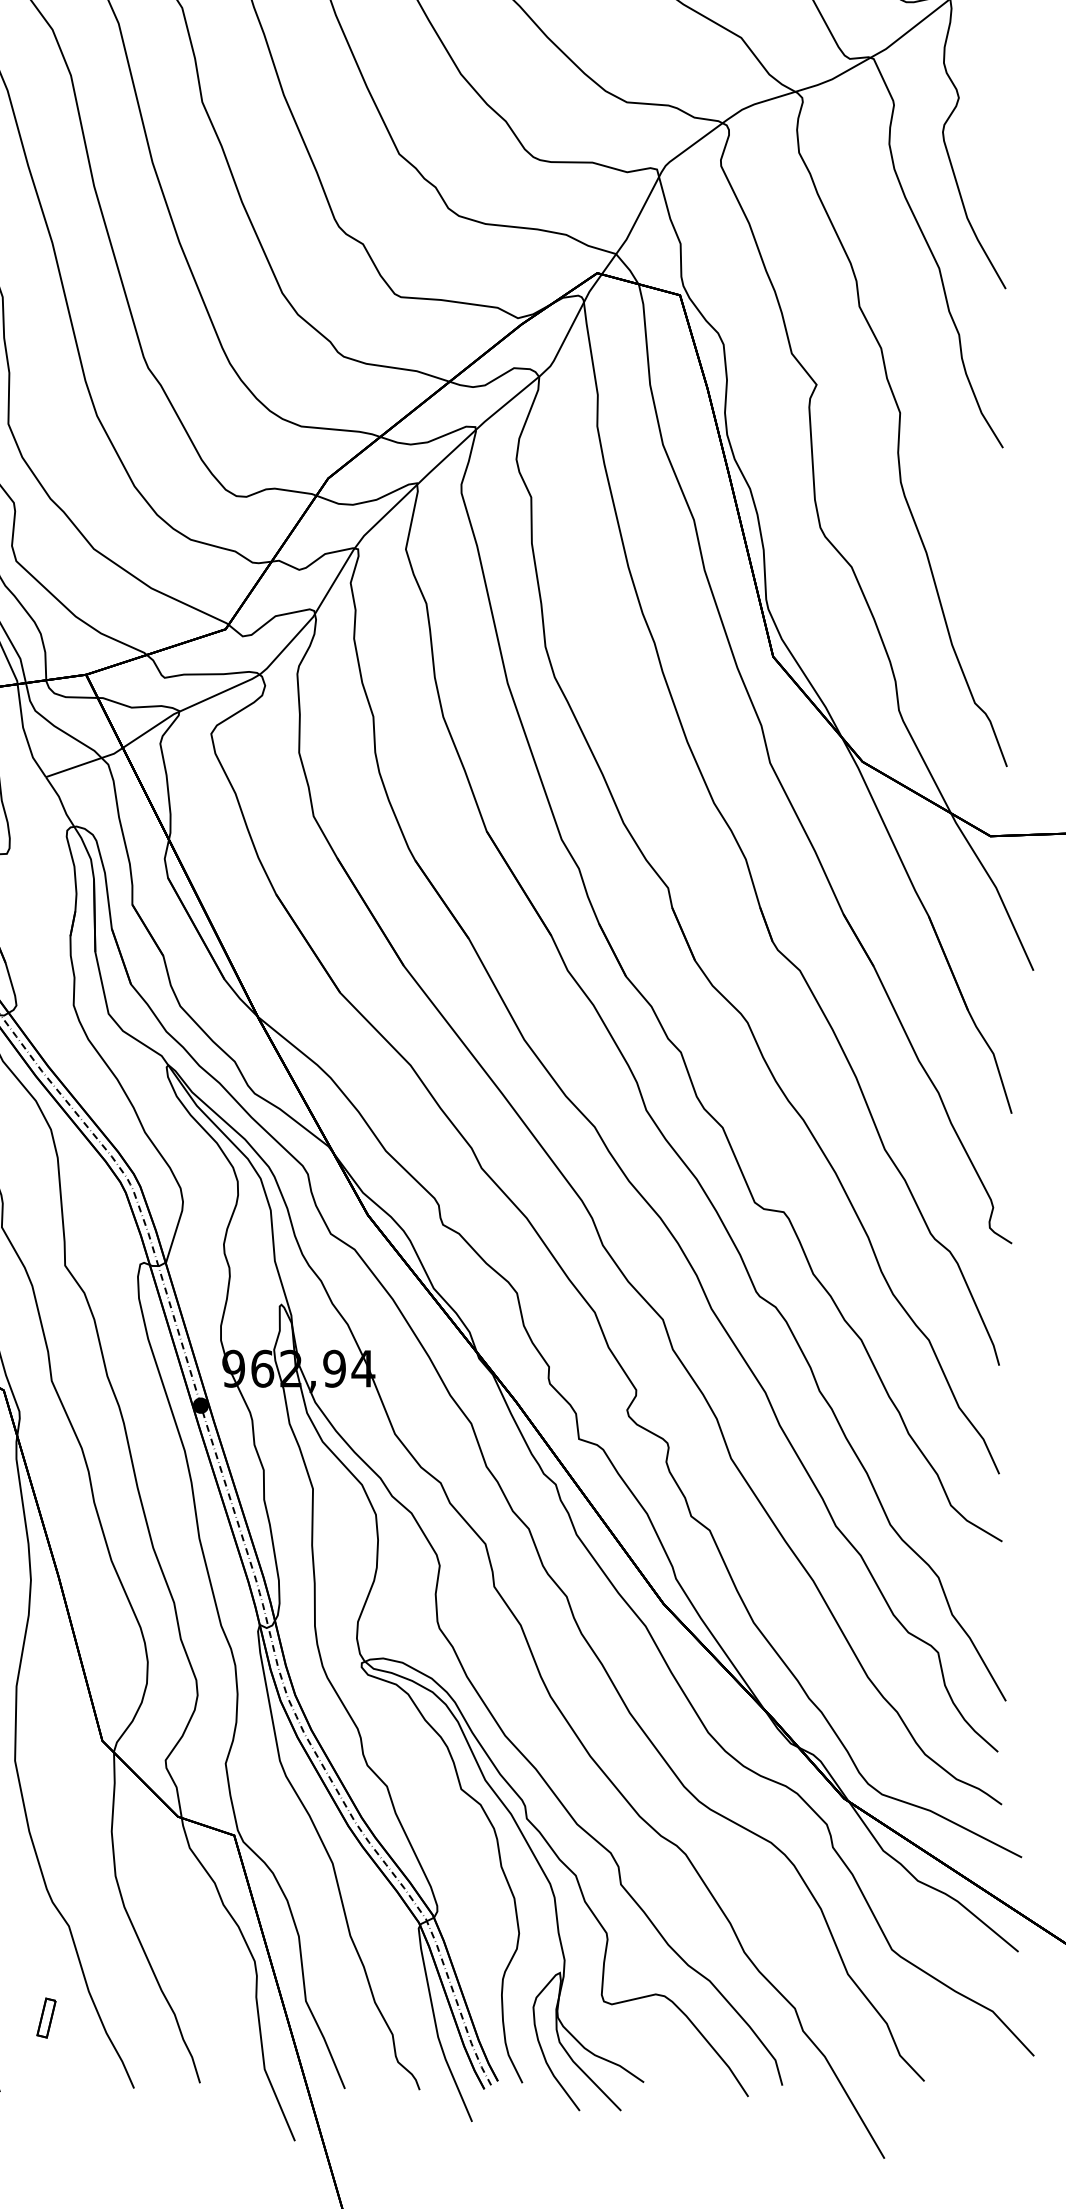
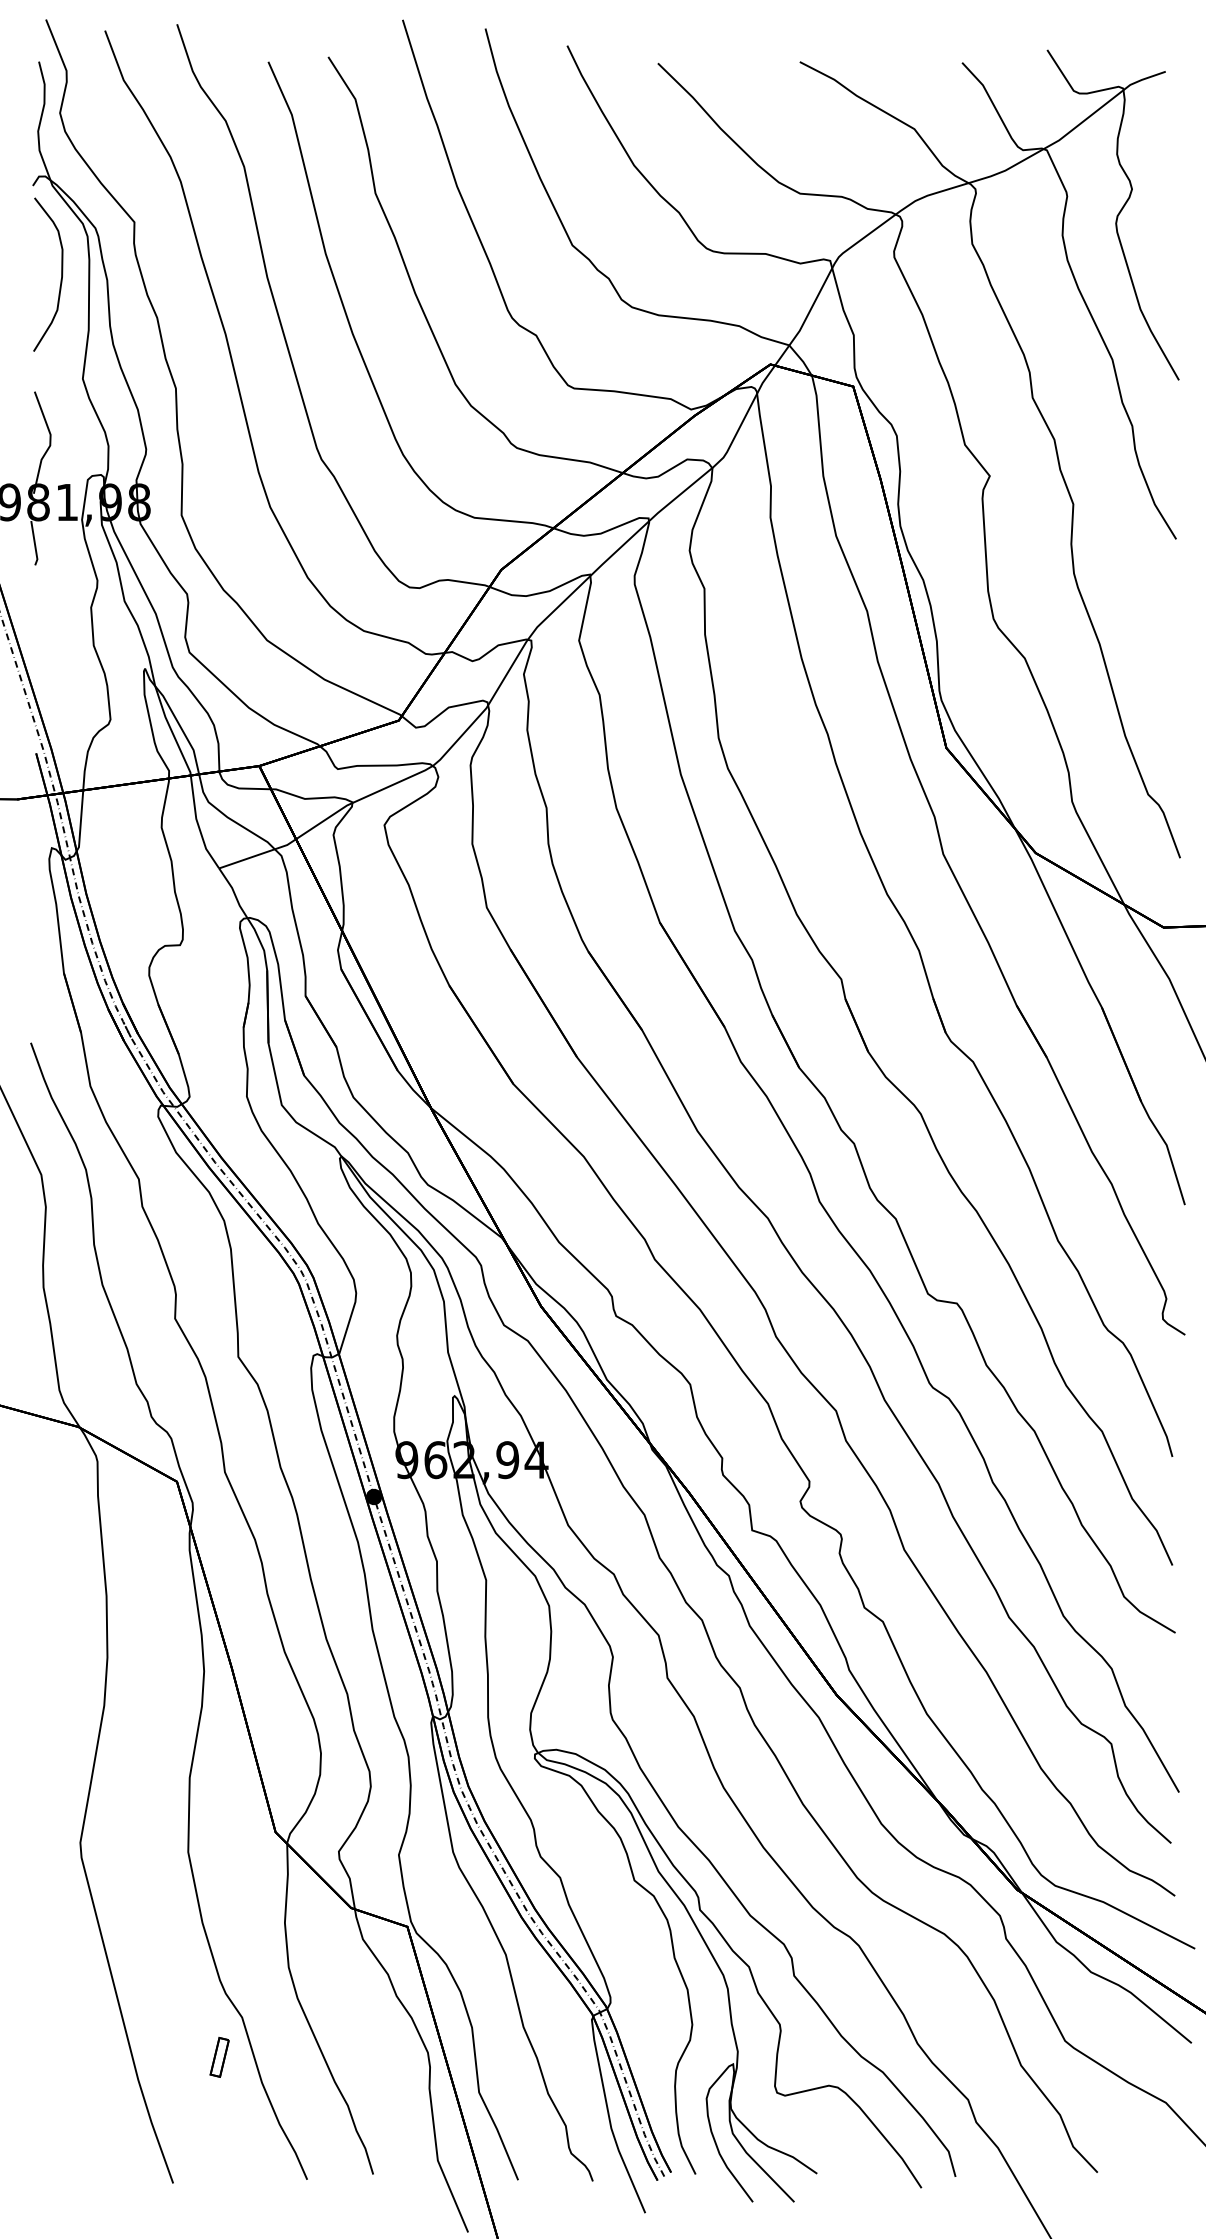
part: (46, 2018) -> (219, 2057), moved

